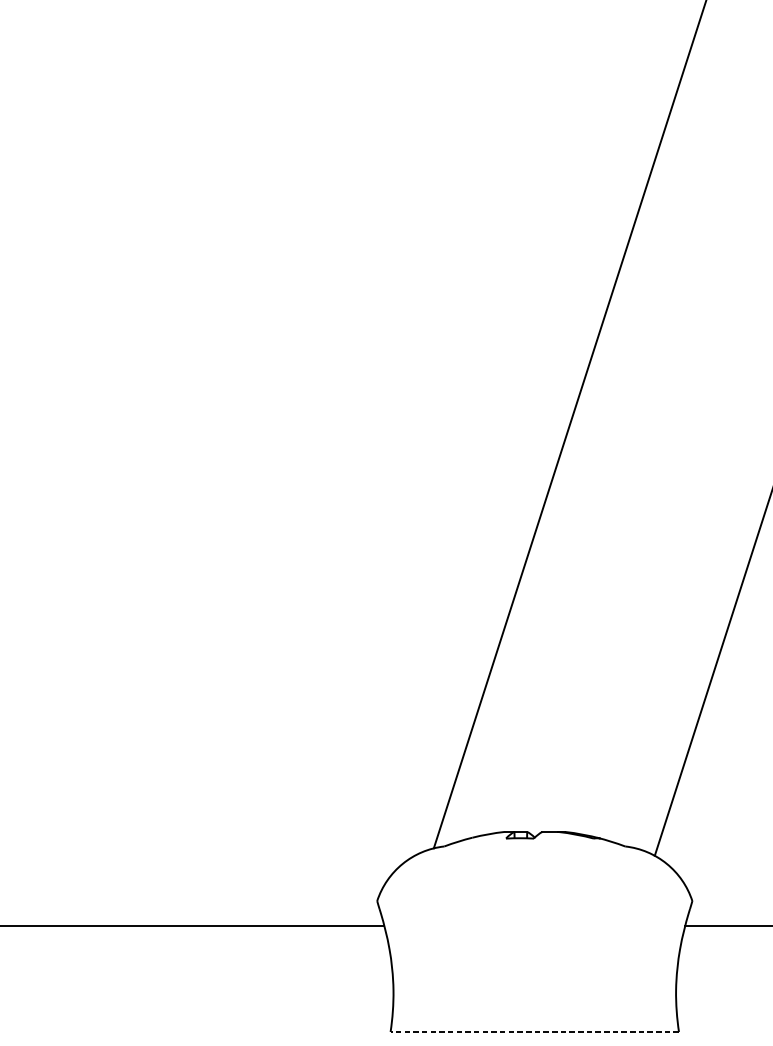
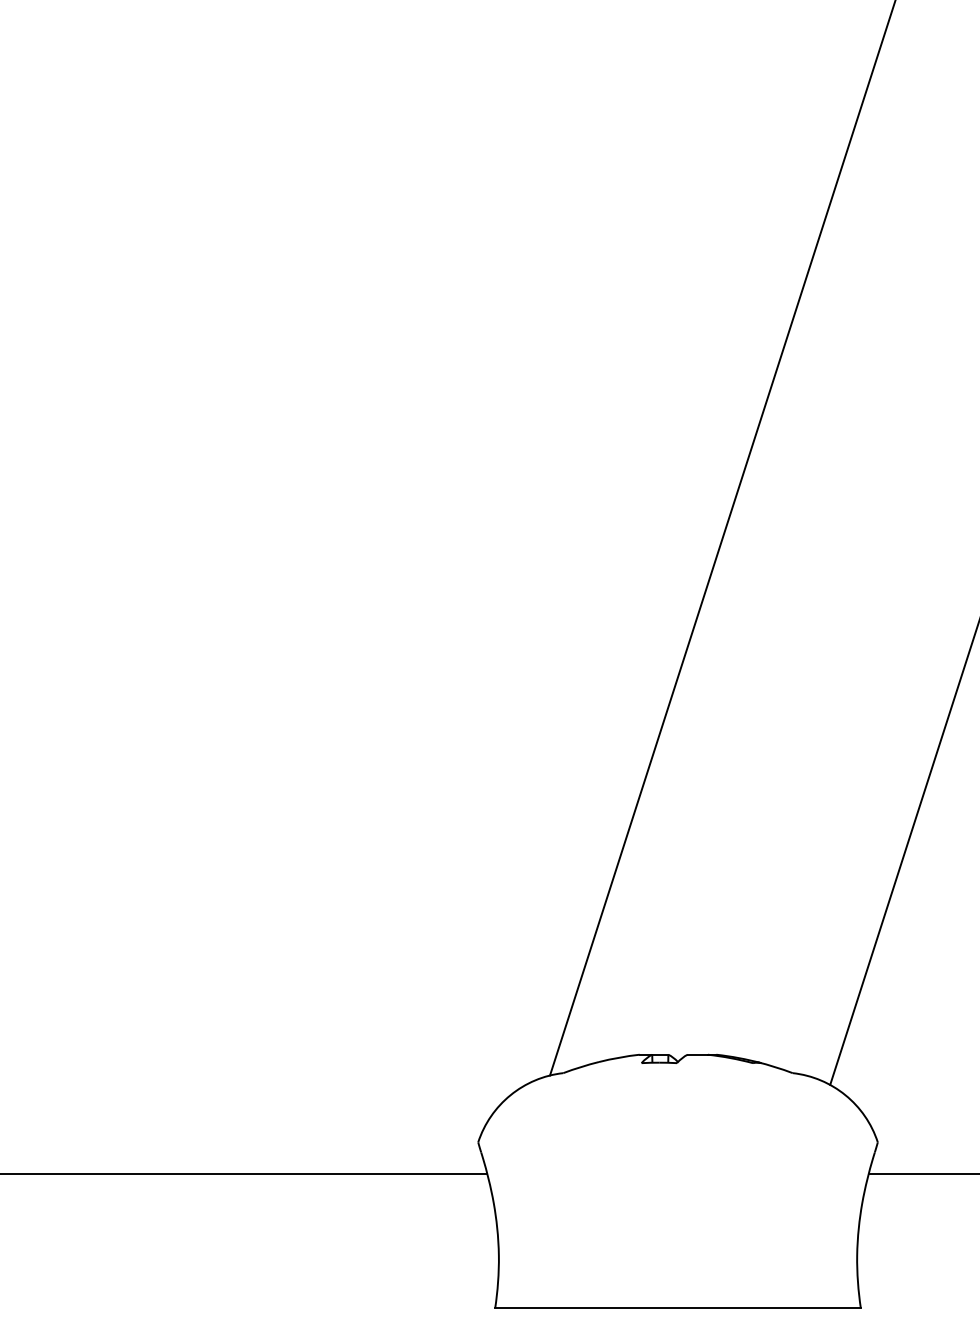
line: (535, 1032) -> (678, 1308), dashed -> solid

